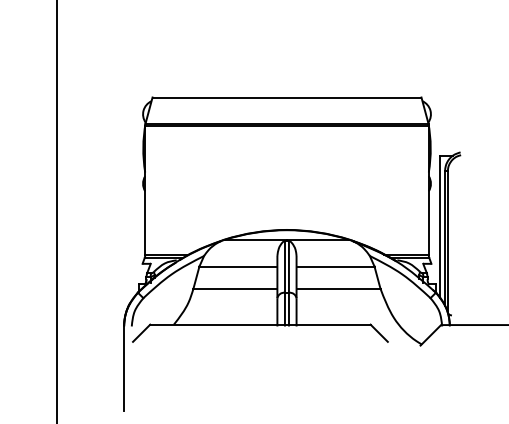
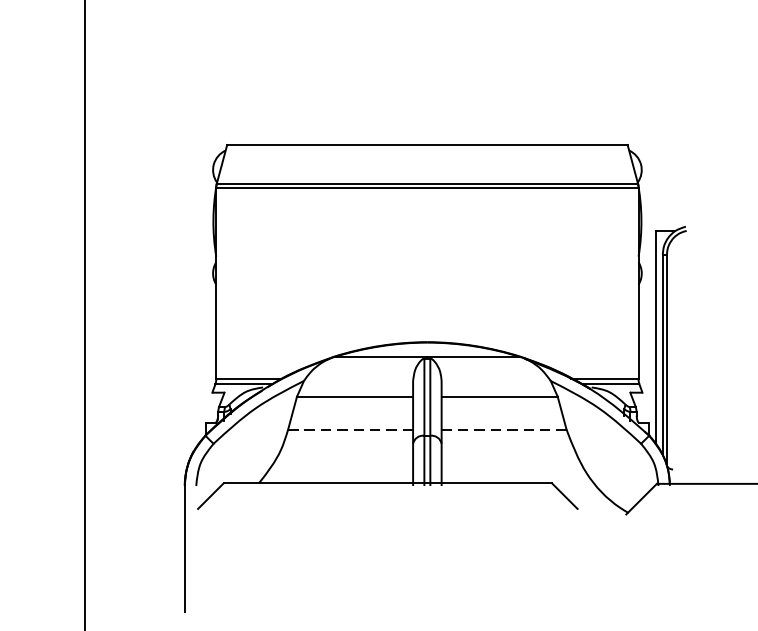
line: (235, 288) -> (350, 429), solid -> dashed
line: (338, 288) -> (504, 429), solid -> dashed

